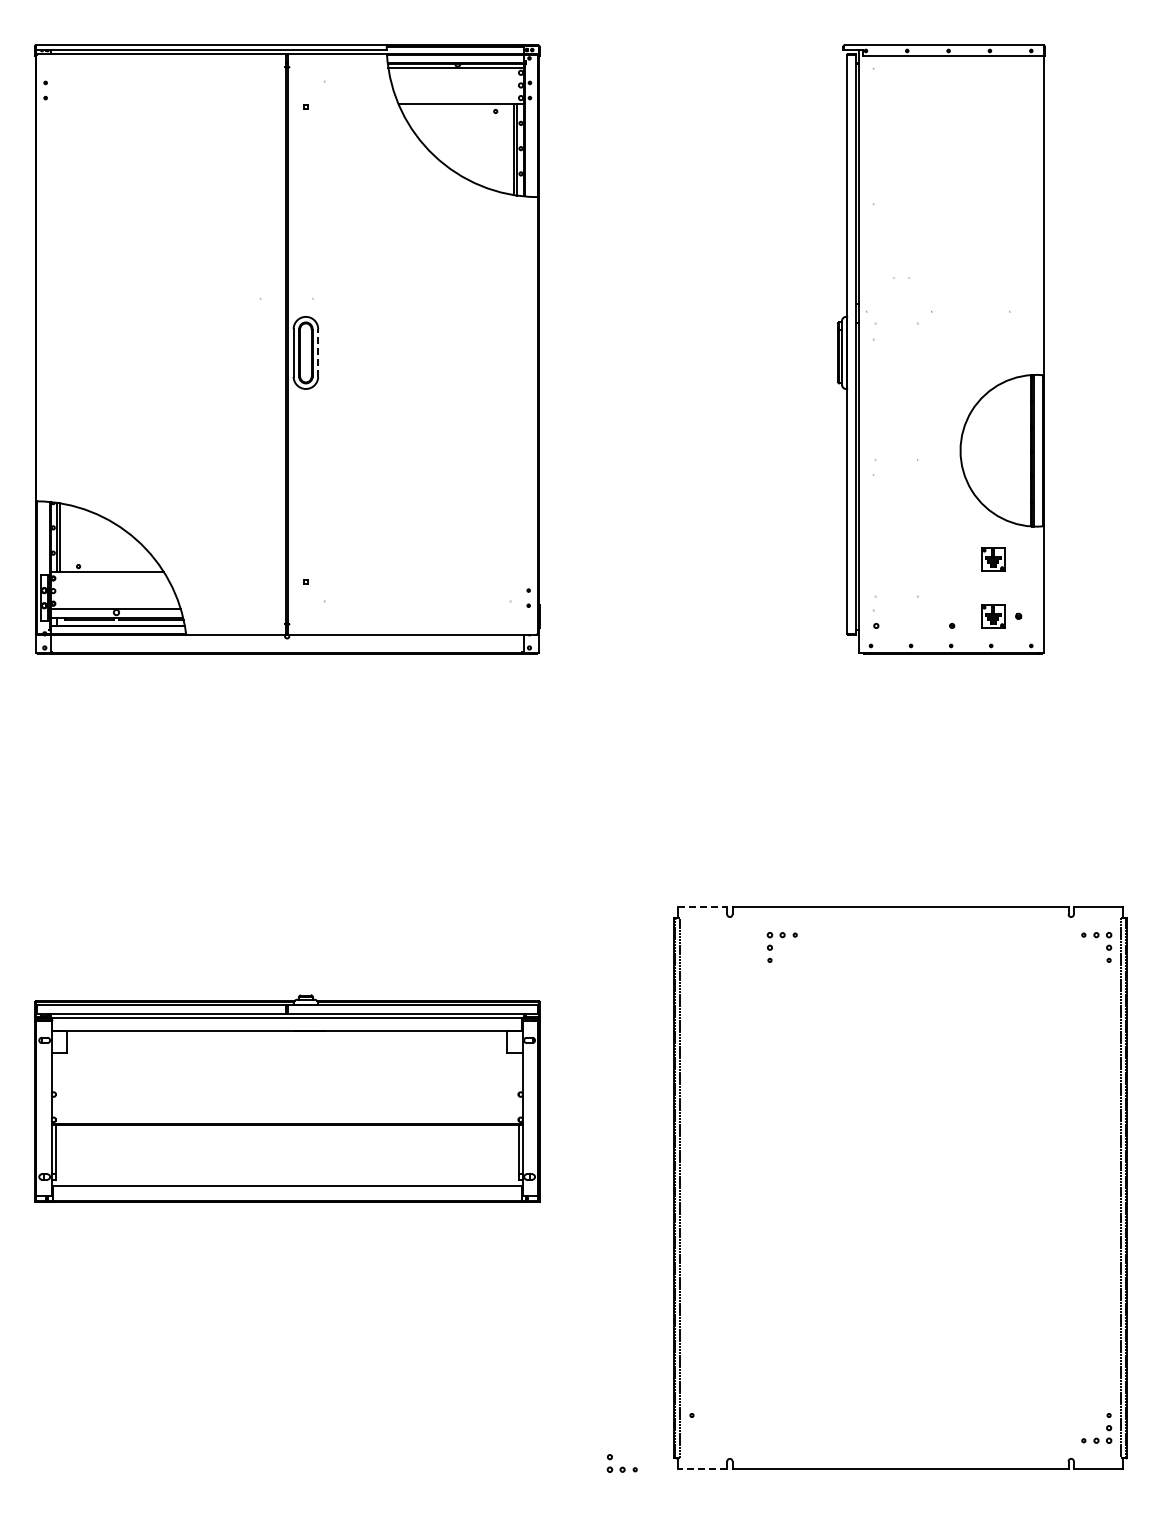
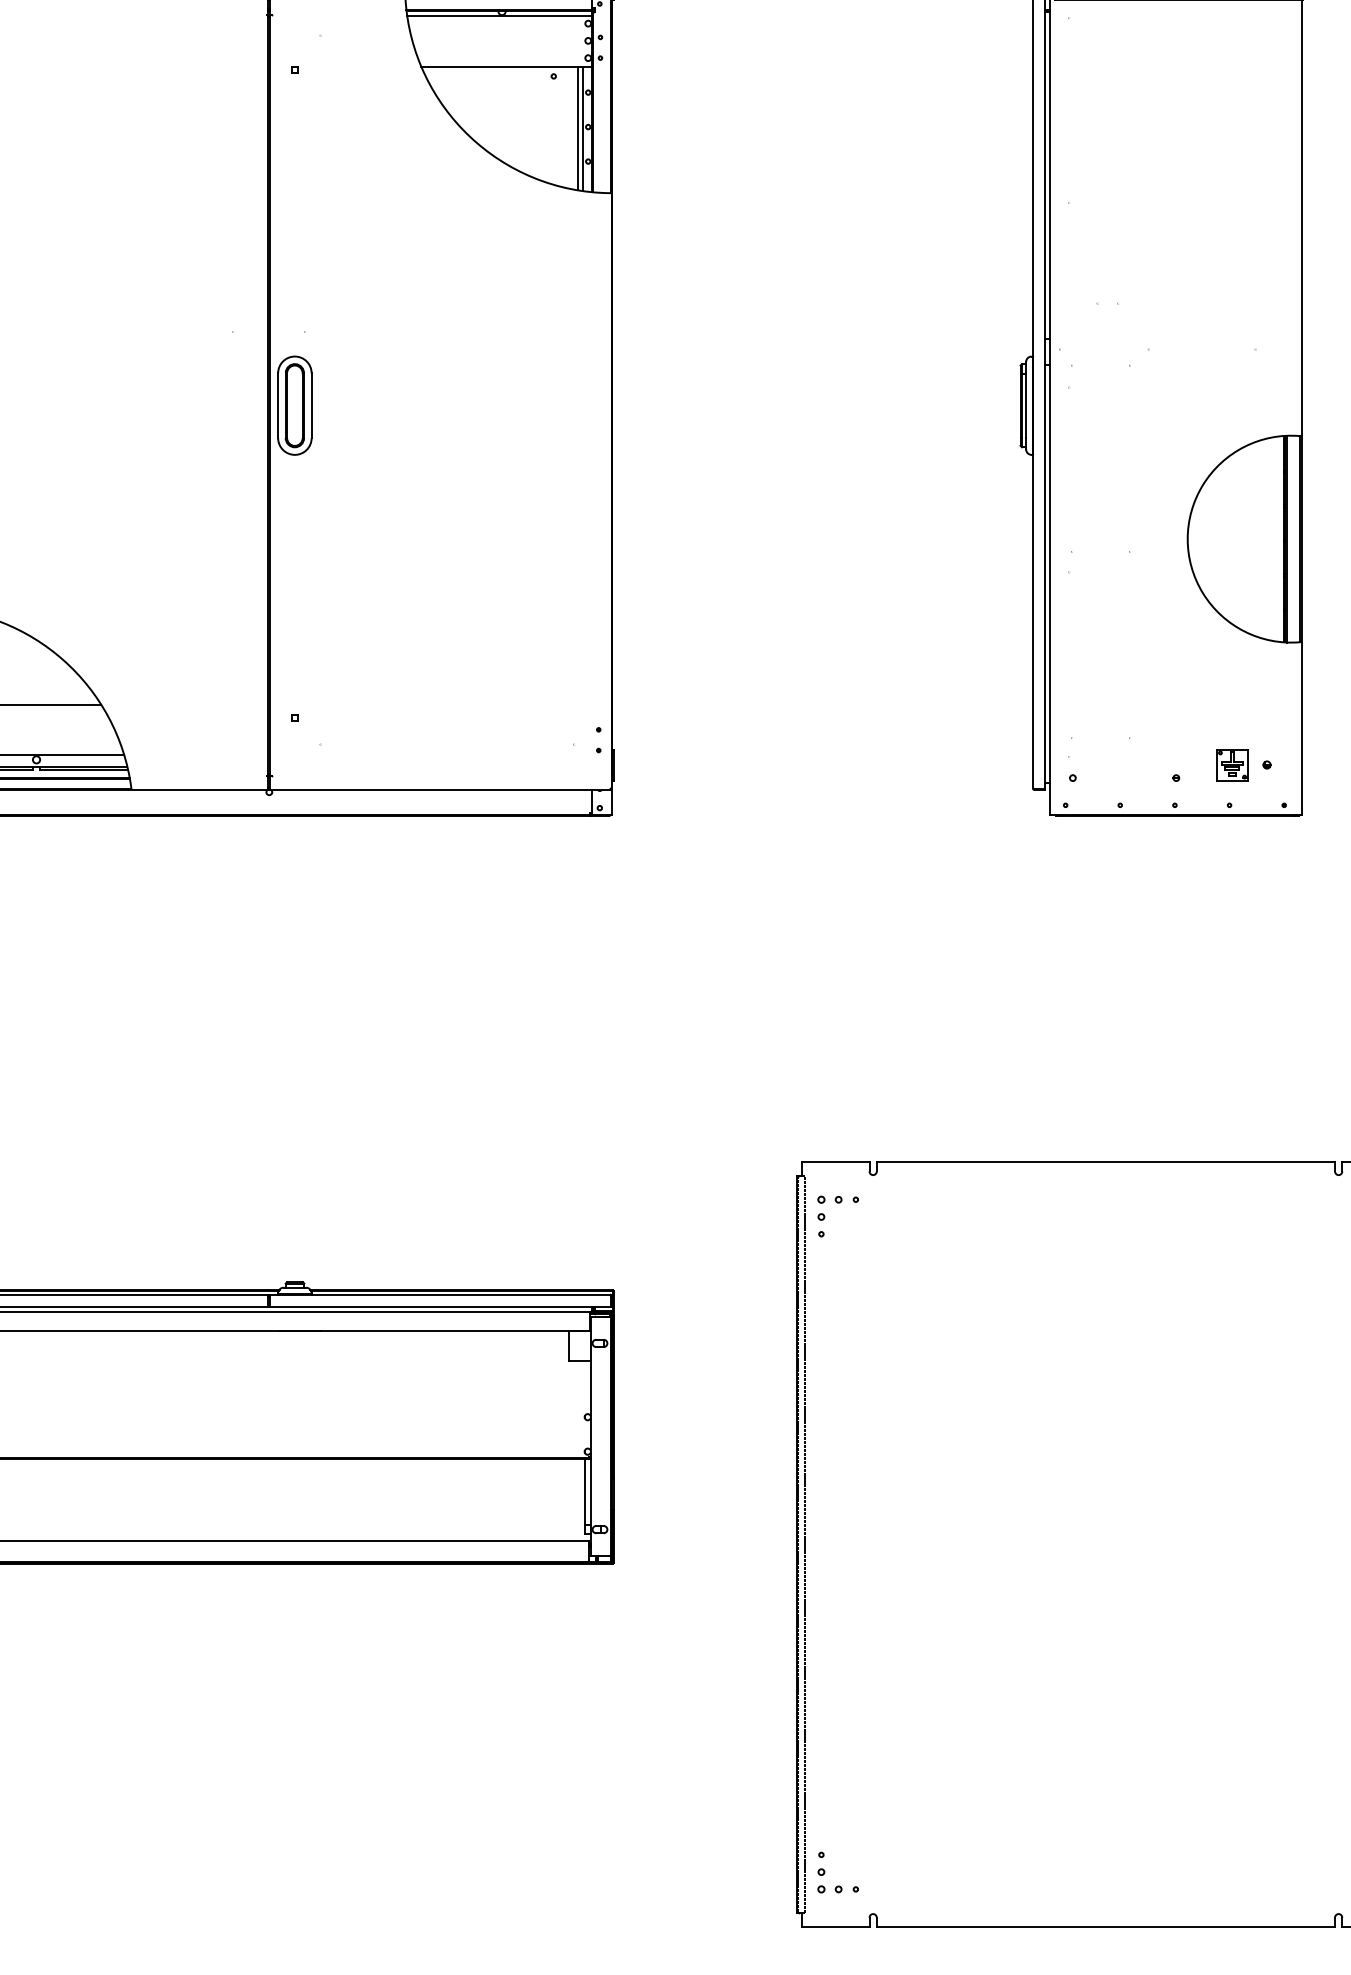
line: (318, 352) -> (312, 405), dashed -> solid
part: (993, 559) -> (1232, 687), removed
line: (702, 907) -> (835, 1162), dashed -> solid
part: (772, 947) -> (824, 1216), moved
part: (621, 1463) -> (837, 1880), moved
line: (702, 1468) -> (835, 1927), dashed -> solid

